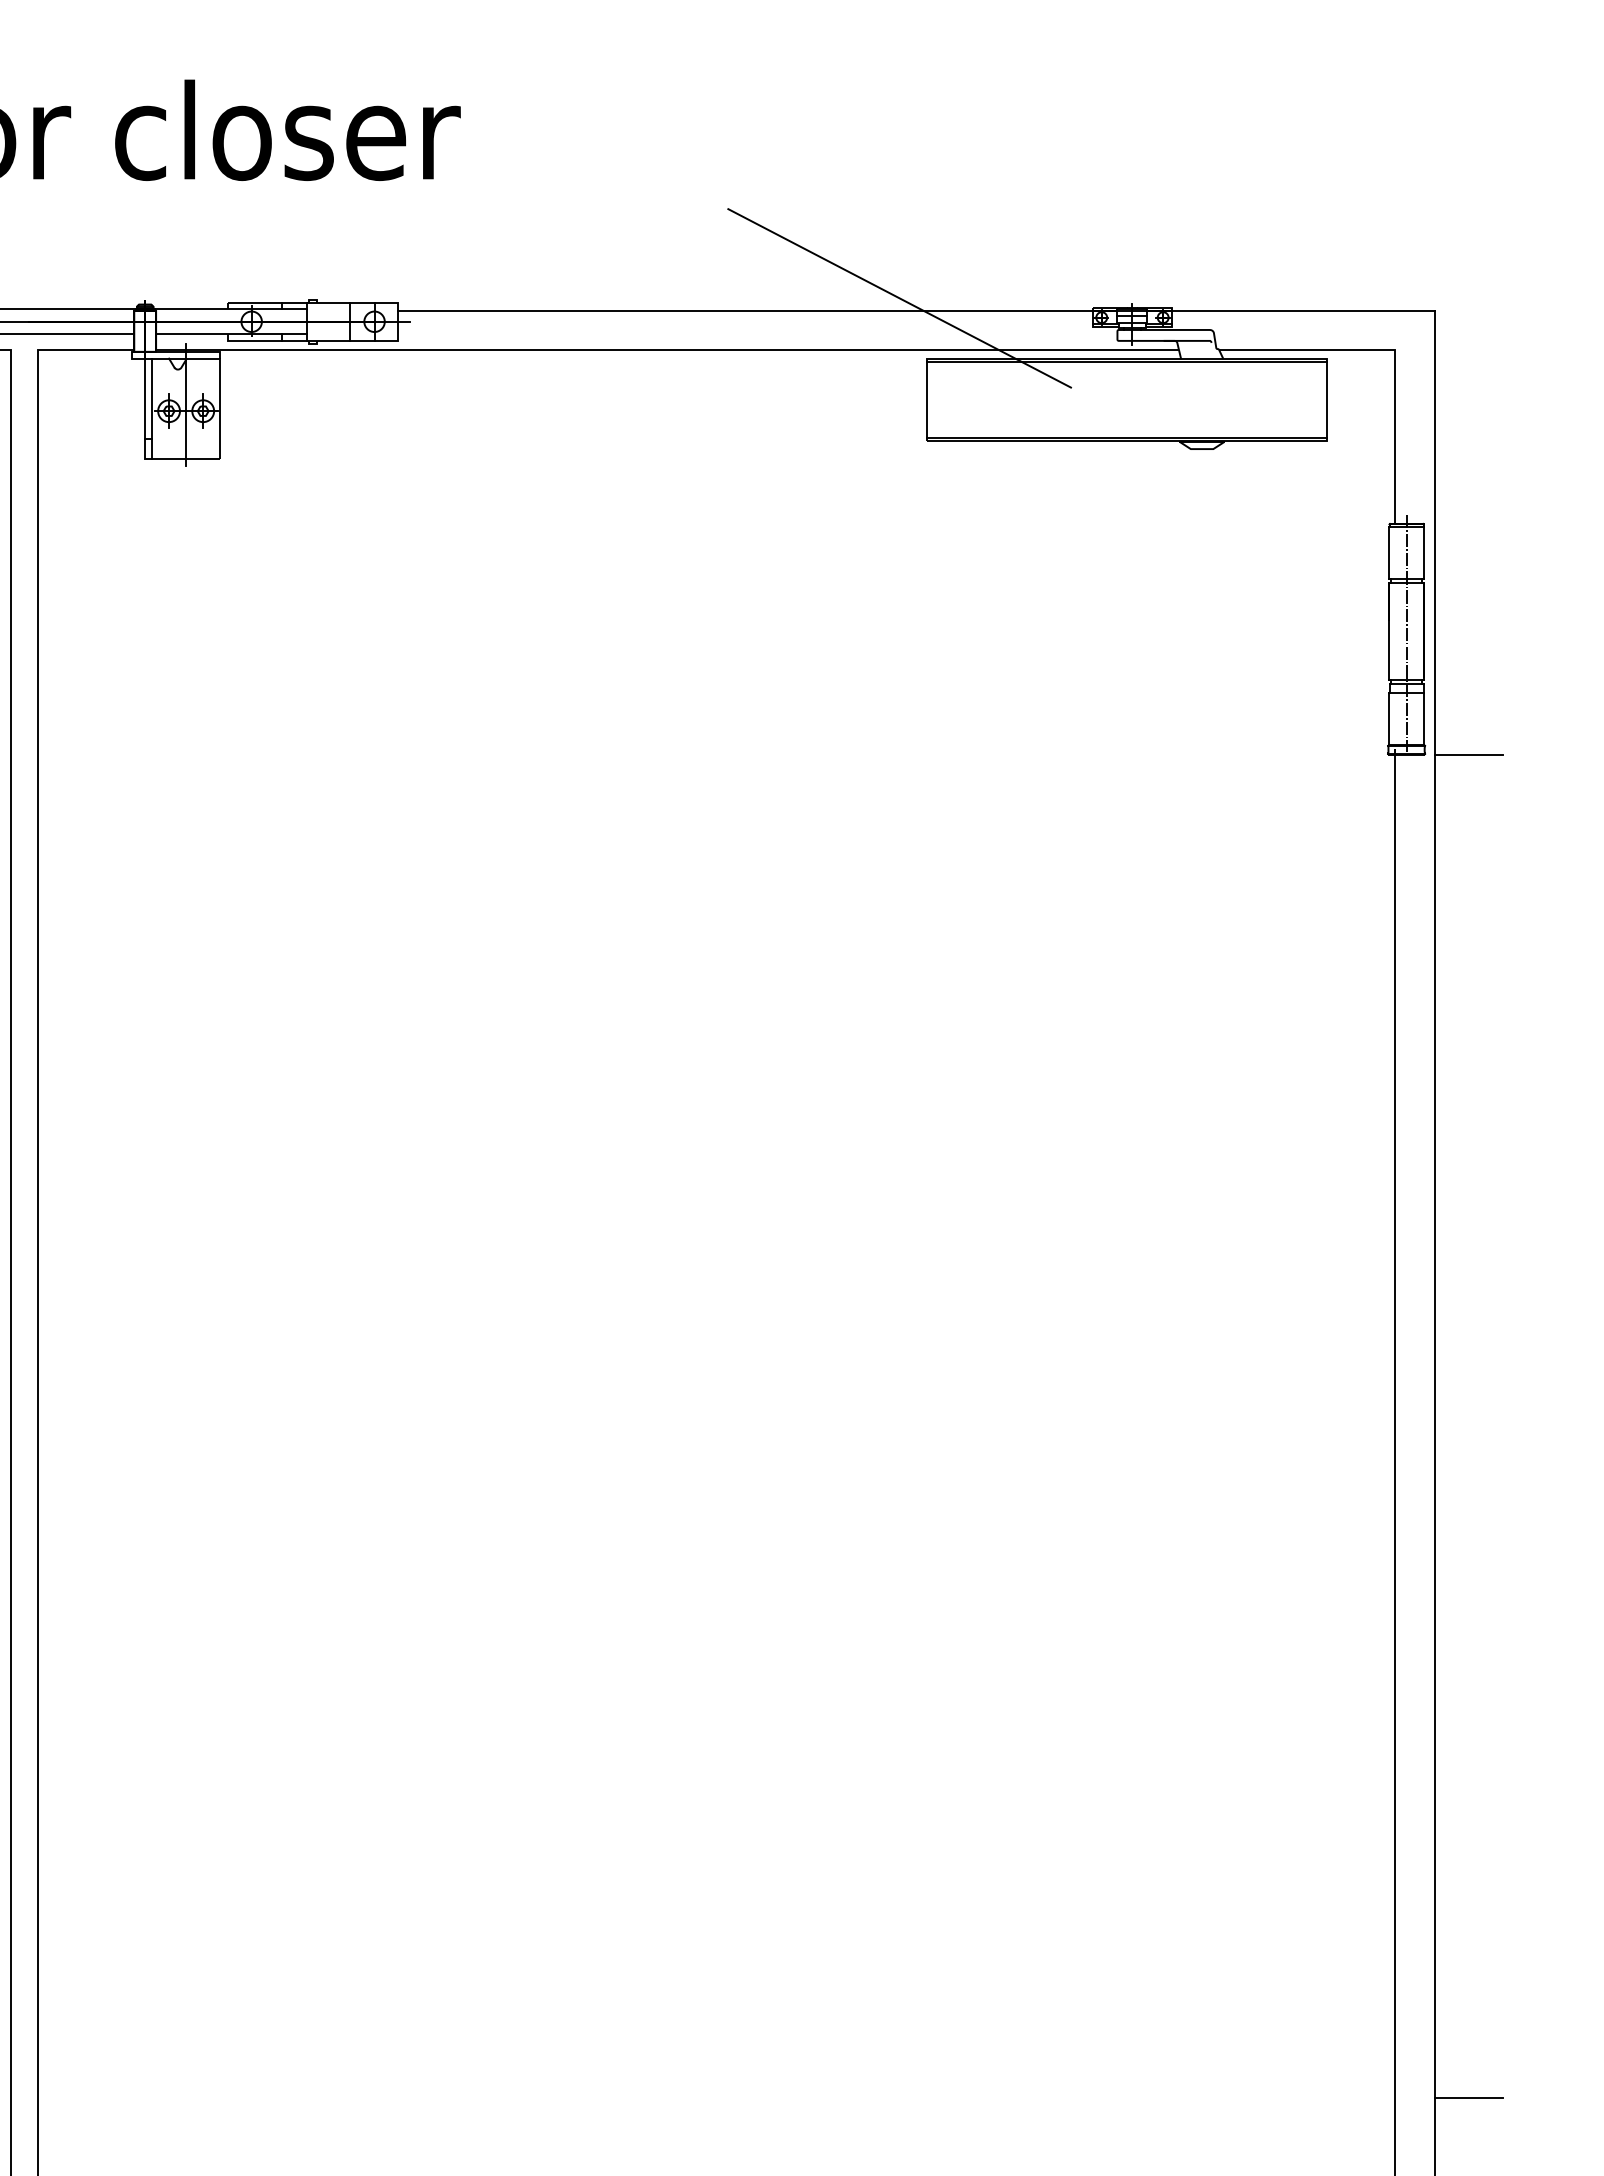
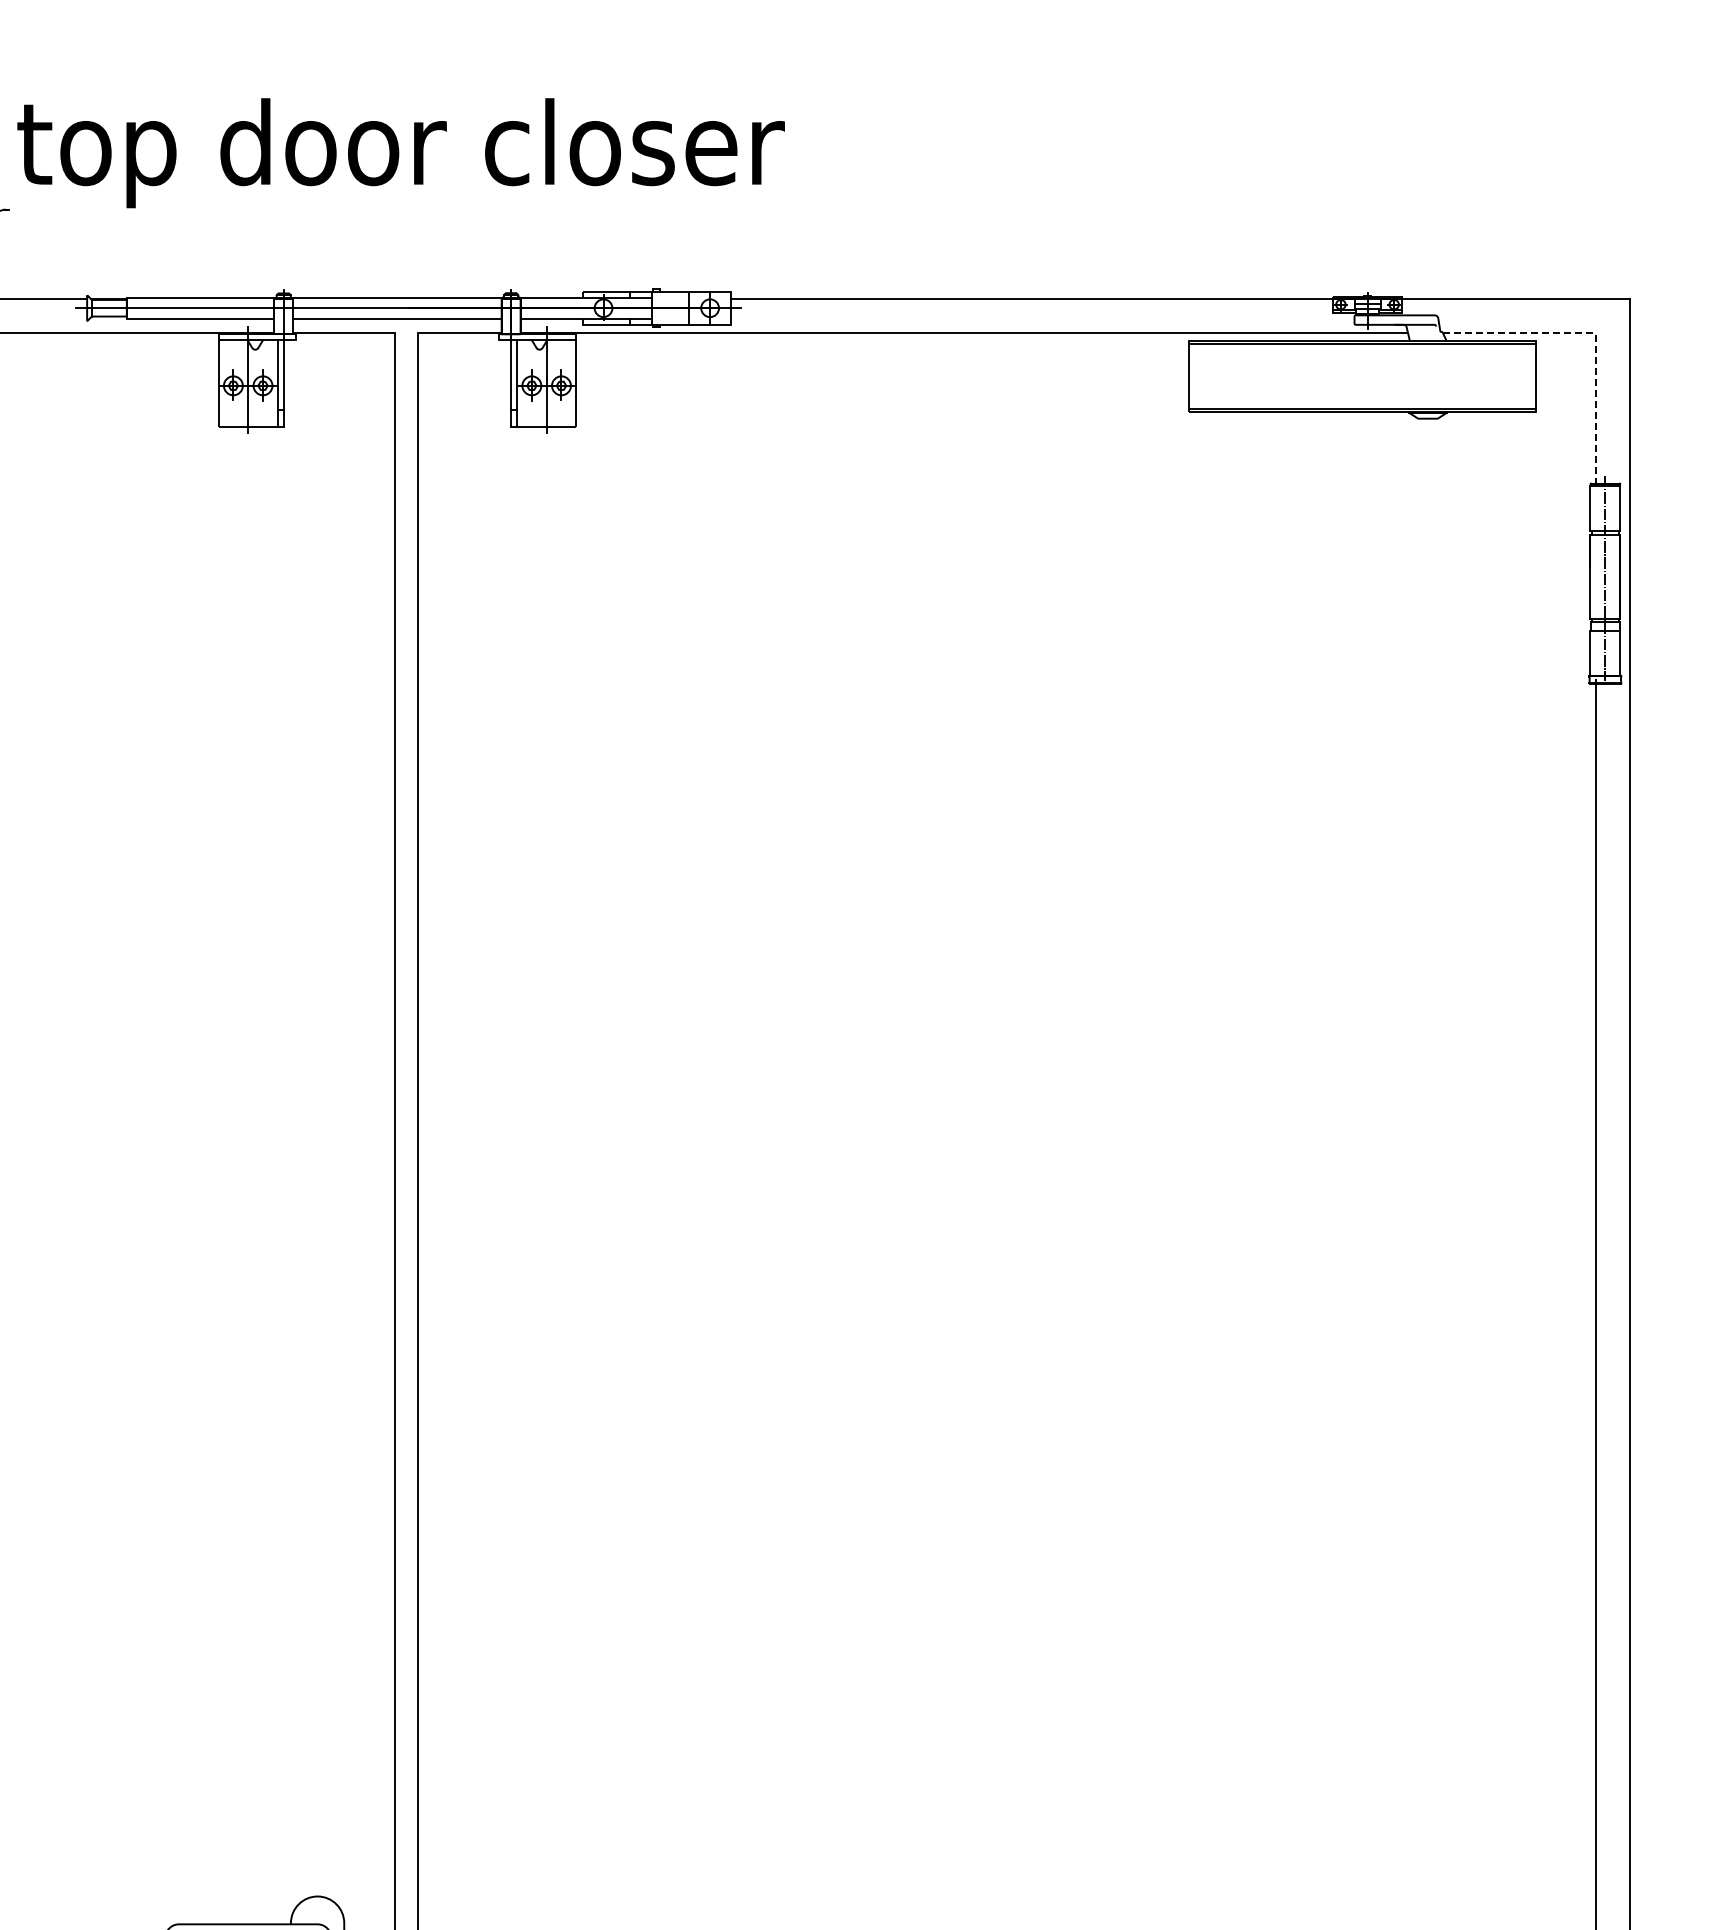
line: (899, 297) -> (1165, 287), removed
line: (1395, 350) -> (1595, 333), solid -> dashed
line: (1469, 754) -> (1659, 683), removed
line: (1469, 2098) -> (1659, 1849), removed

